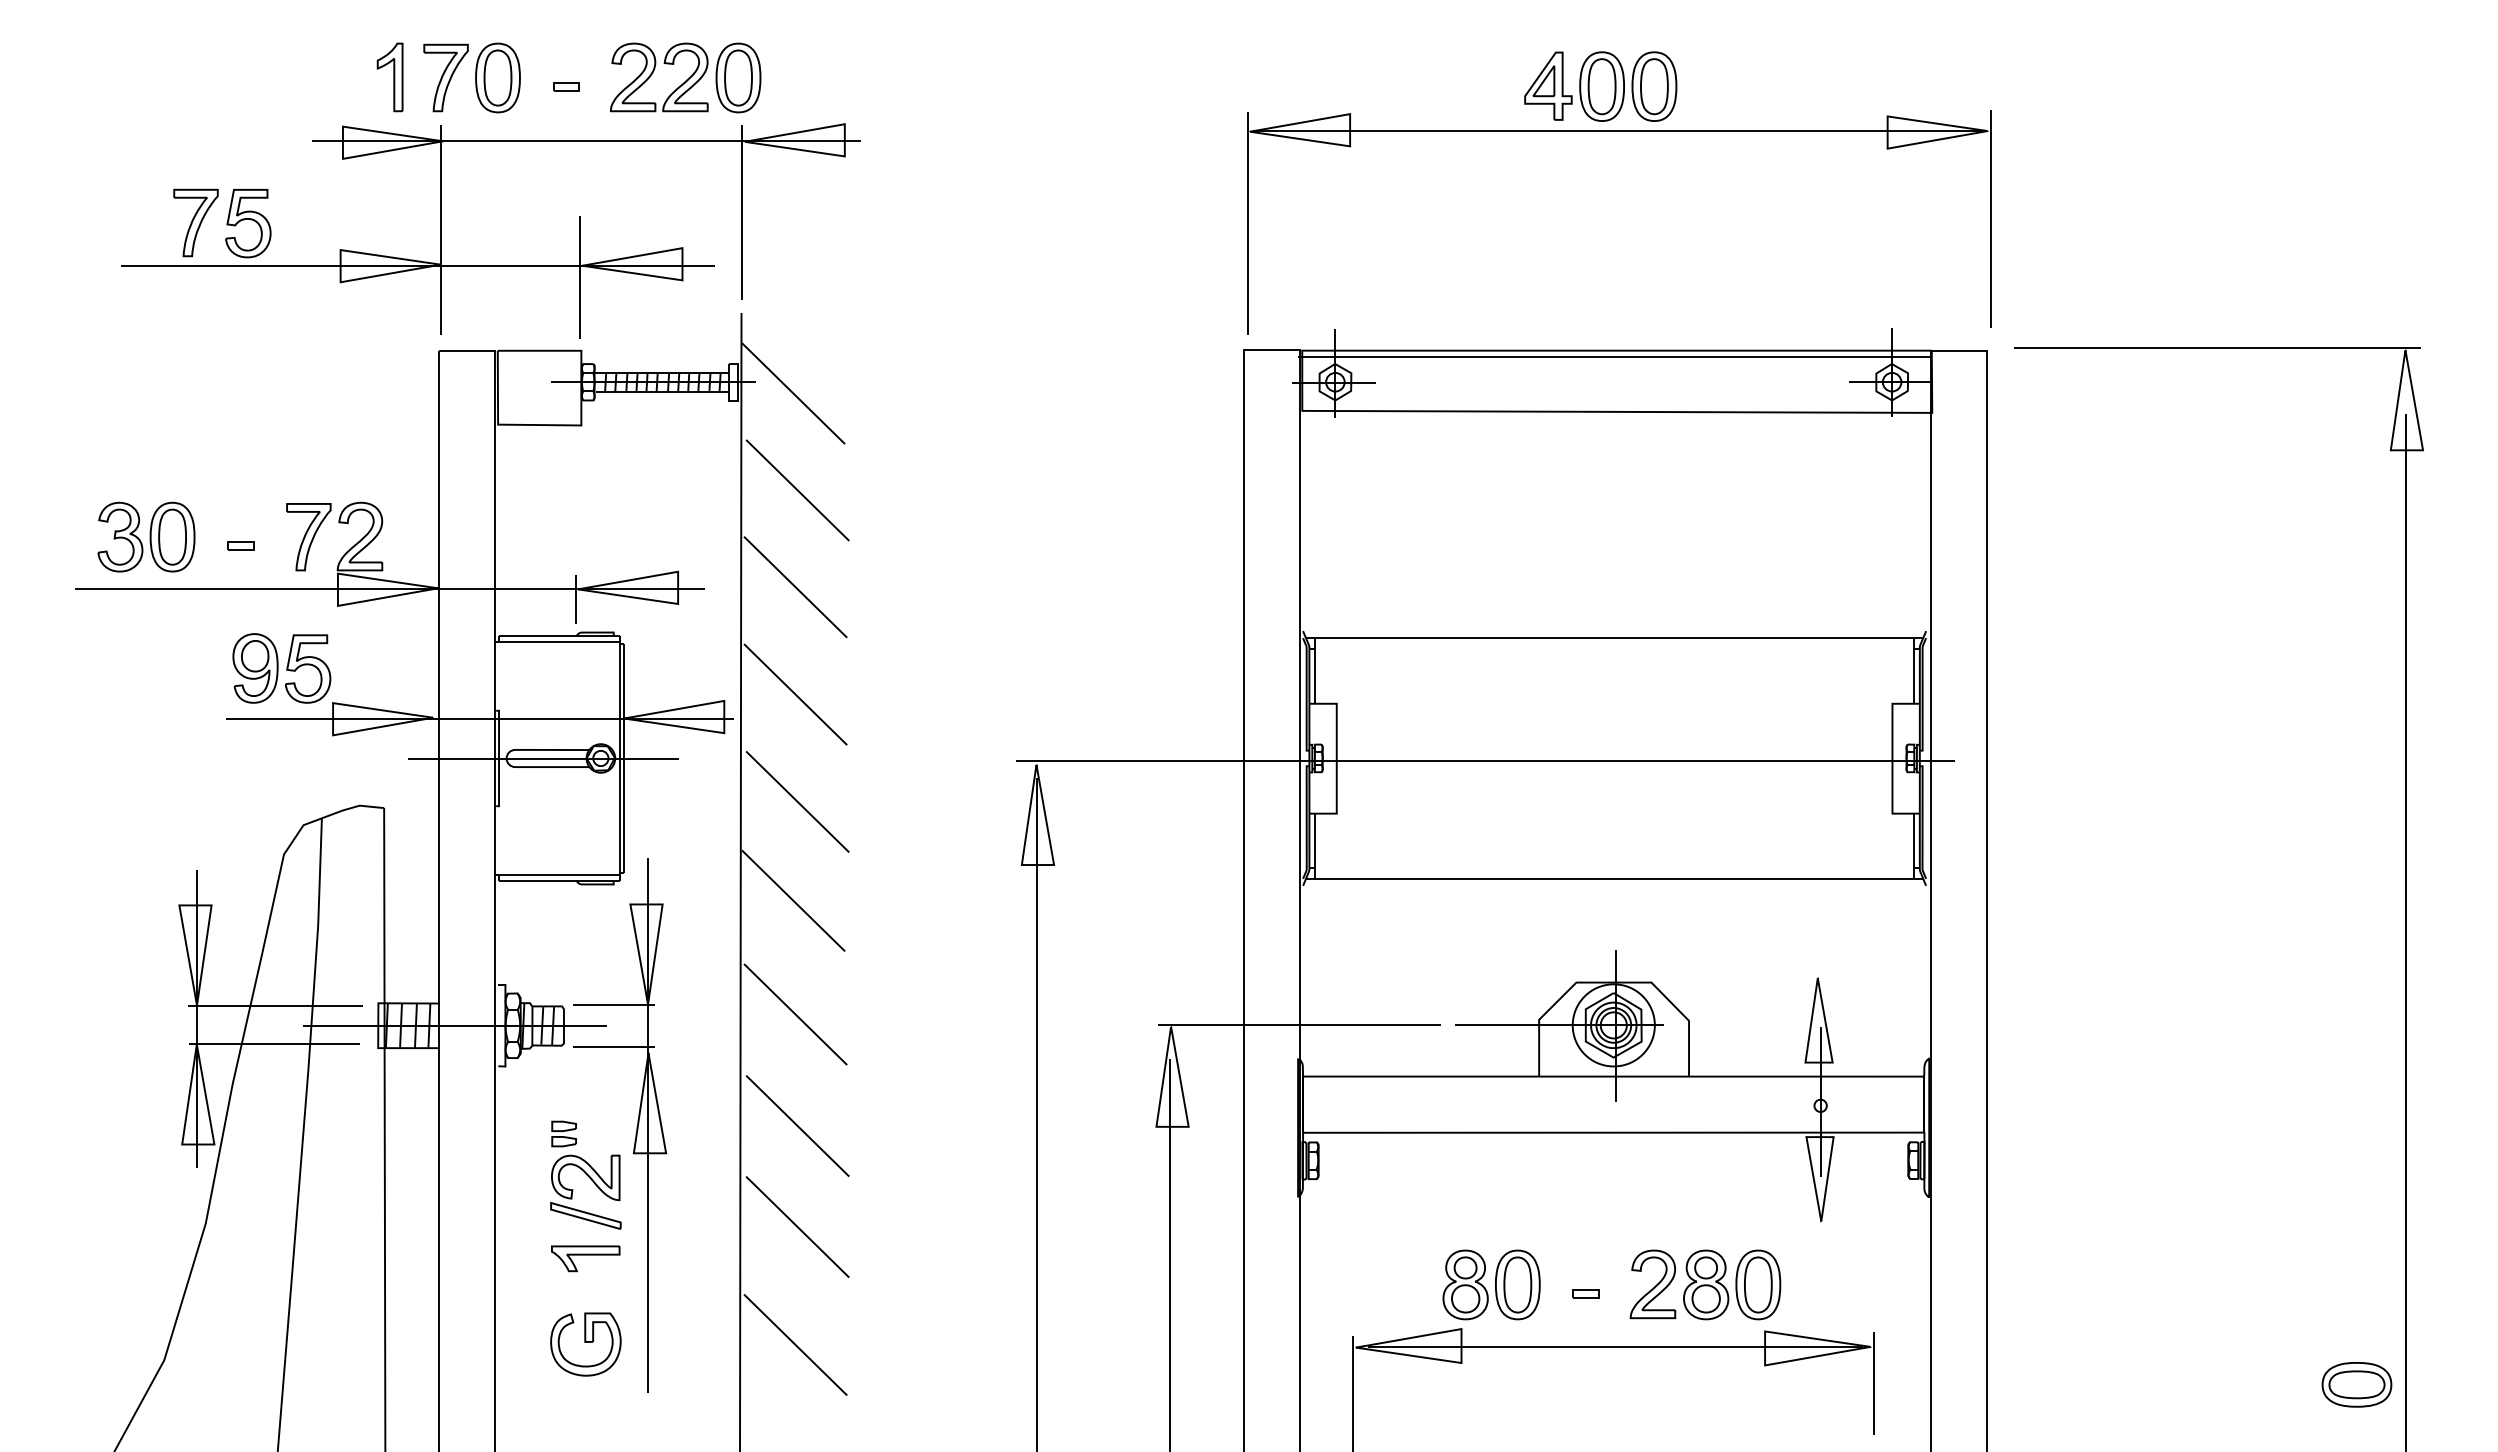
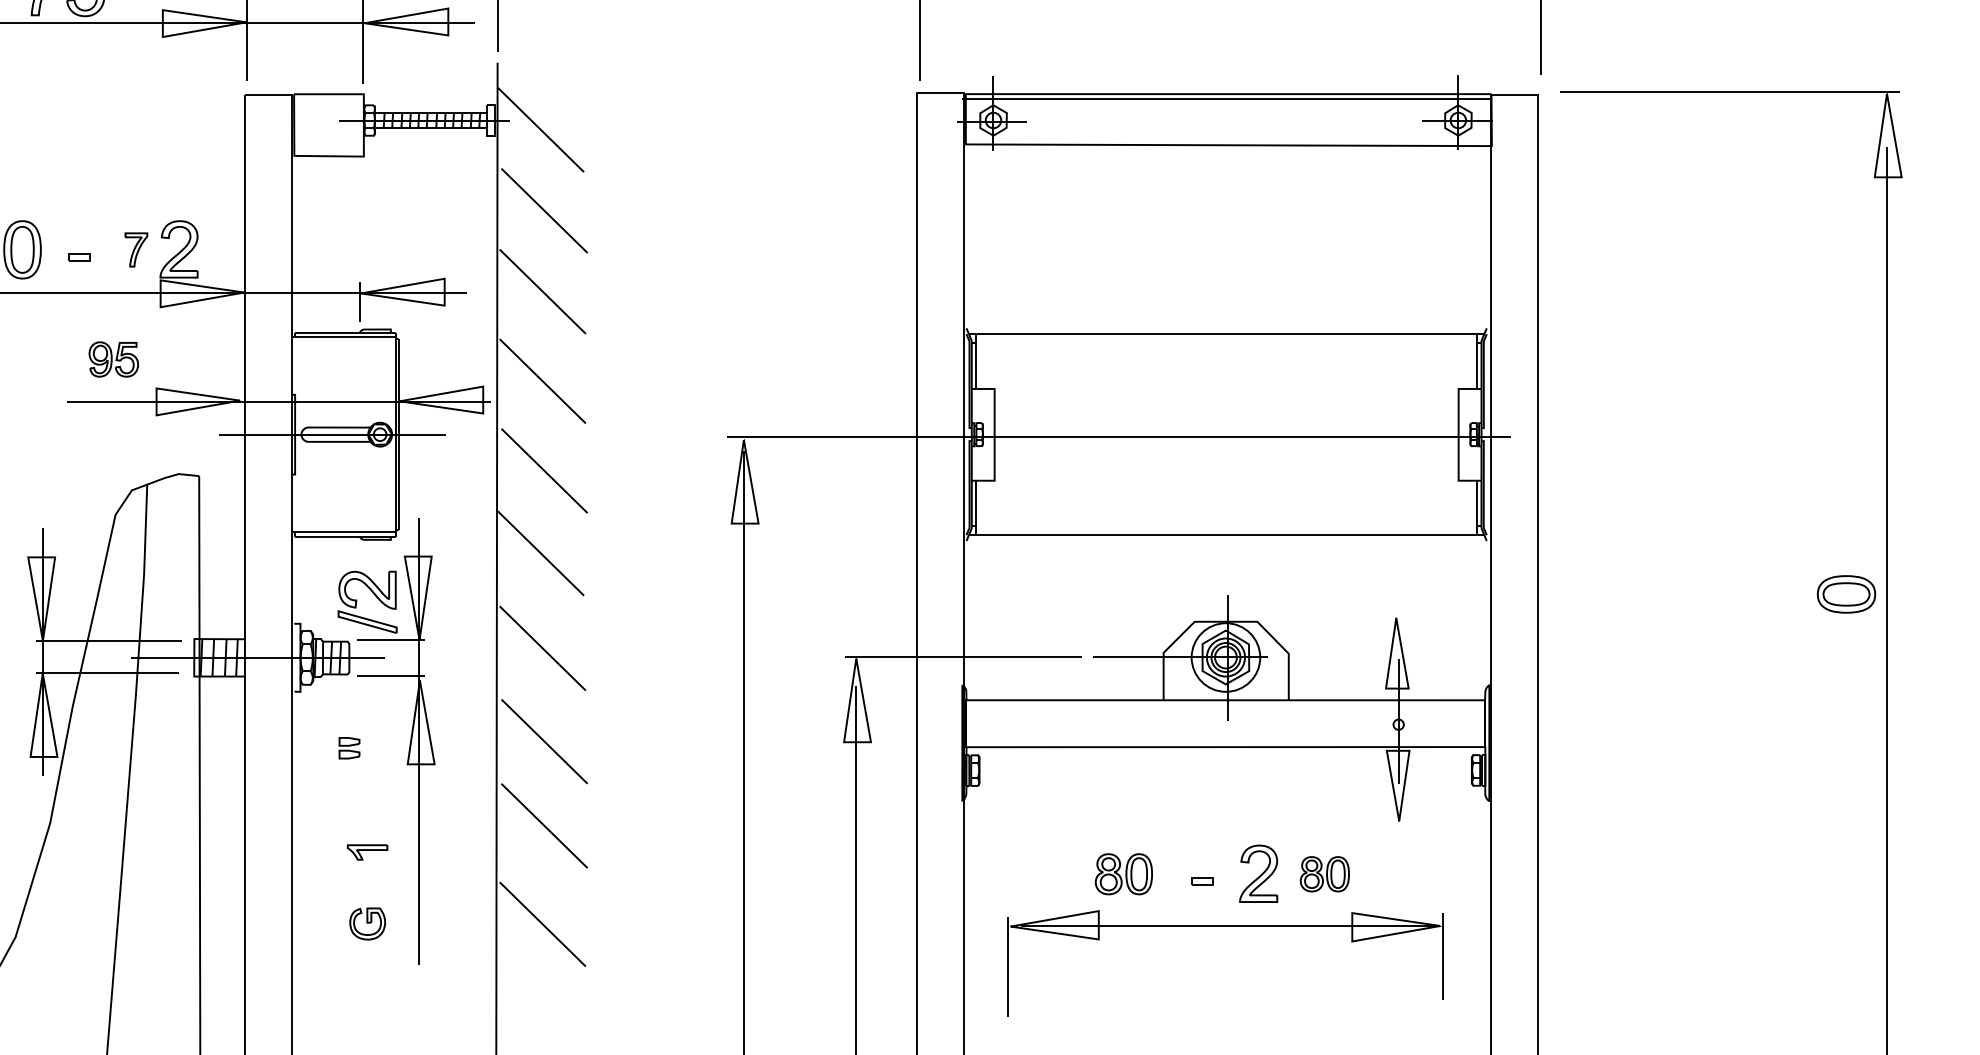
part: (308, 537) -> (136, 250), size x0.6
part: (281, 668) -> (113, 359), size x0.6
part: (593, 1183) -> (374, 595), moved
part: (585, 1258) -> (367, 852), size x0.7
part: (1491, 1284) -> (1123, 873), size x0.7
part: (1732, 1284) -> (1325, 873), size x0.6
part: (585, 1344) -> (367, 923), size x0.6
part: (2356, 1384) -> (1846, 594), moved

